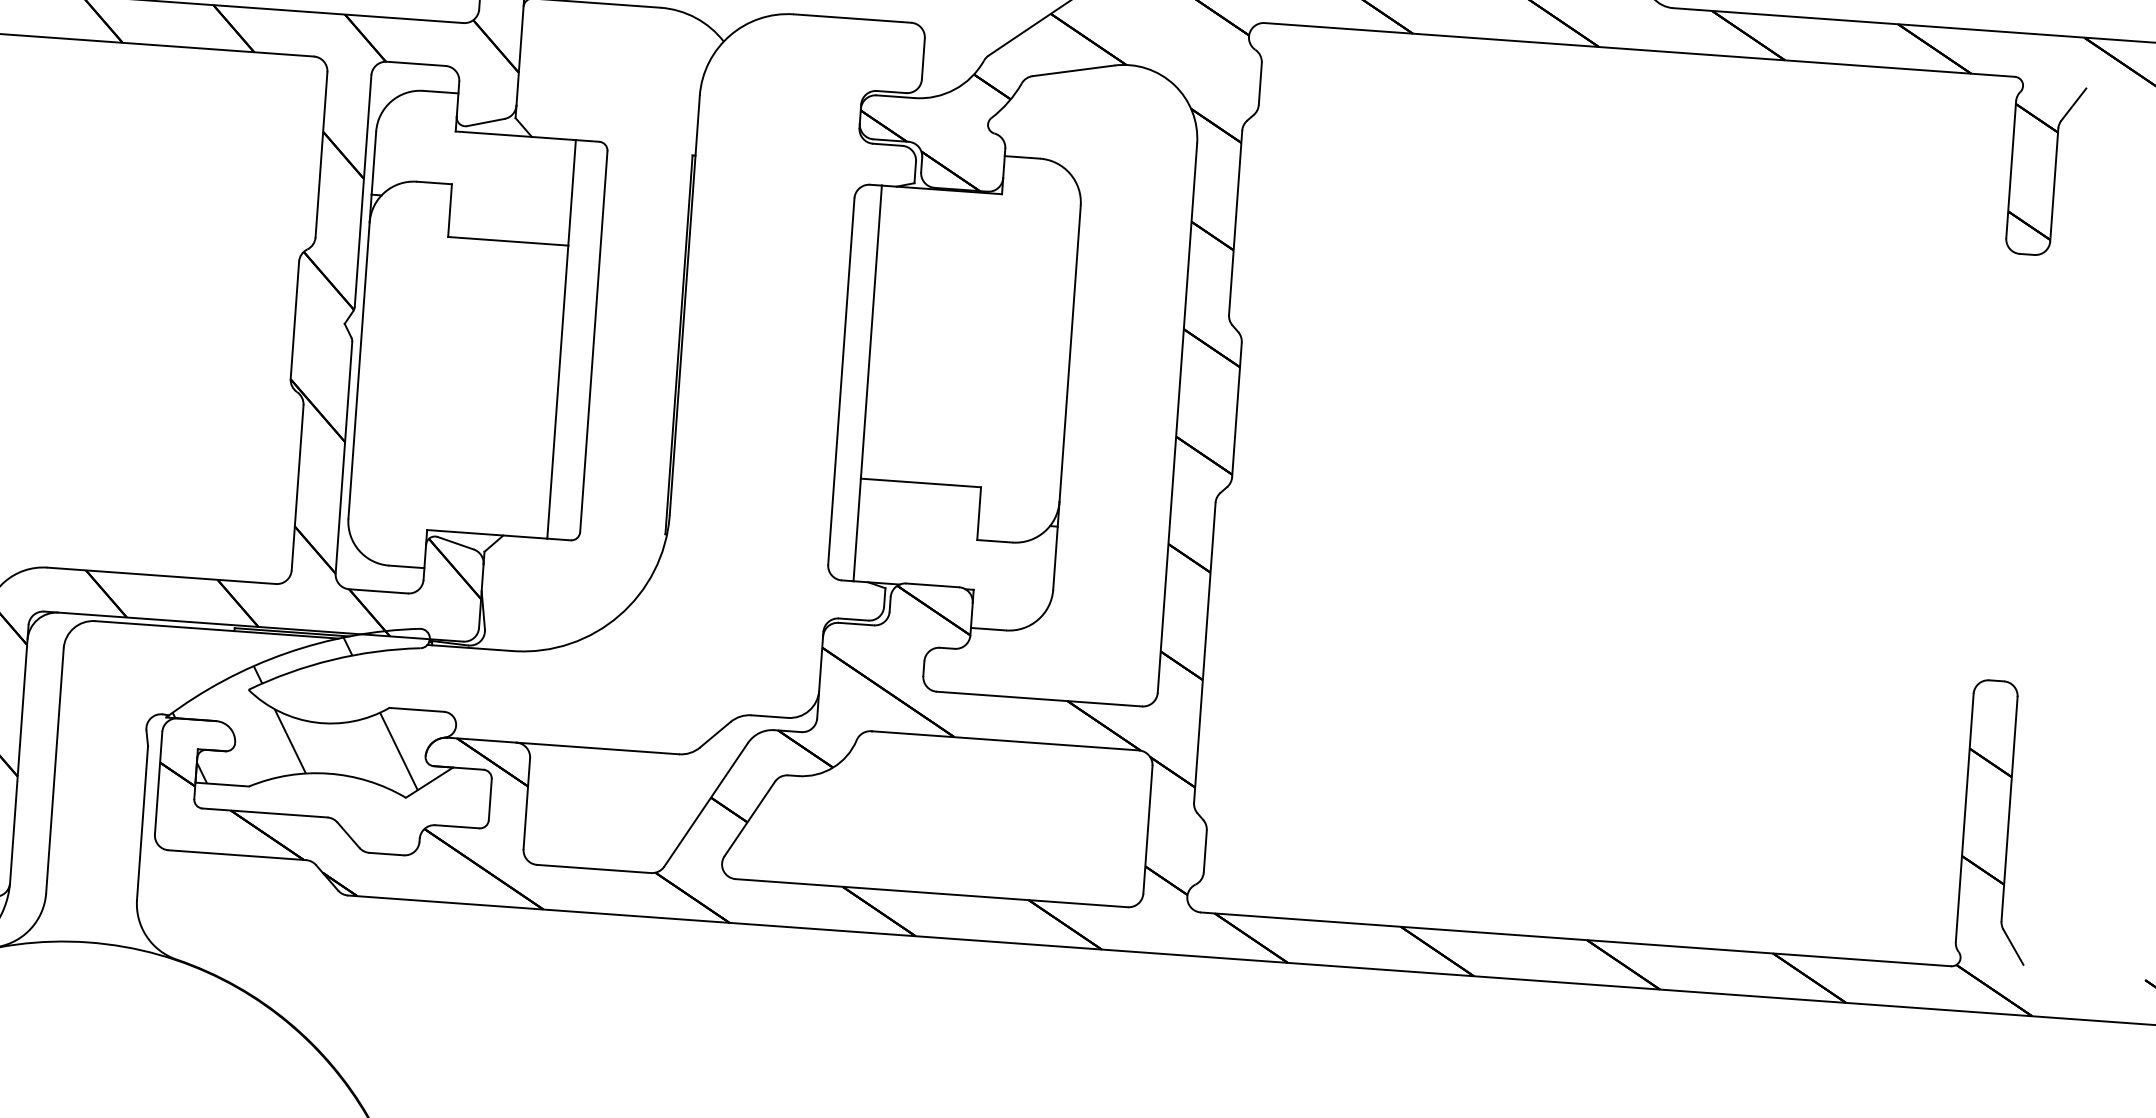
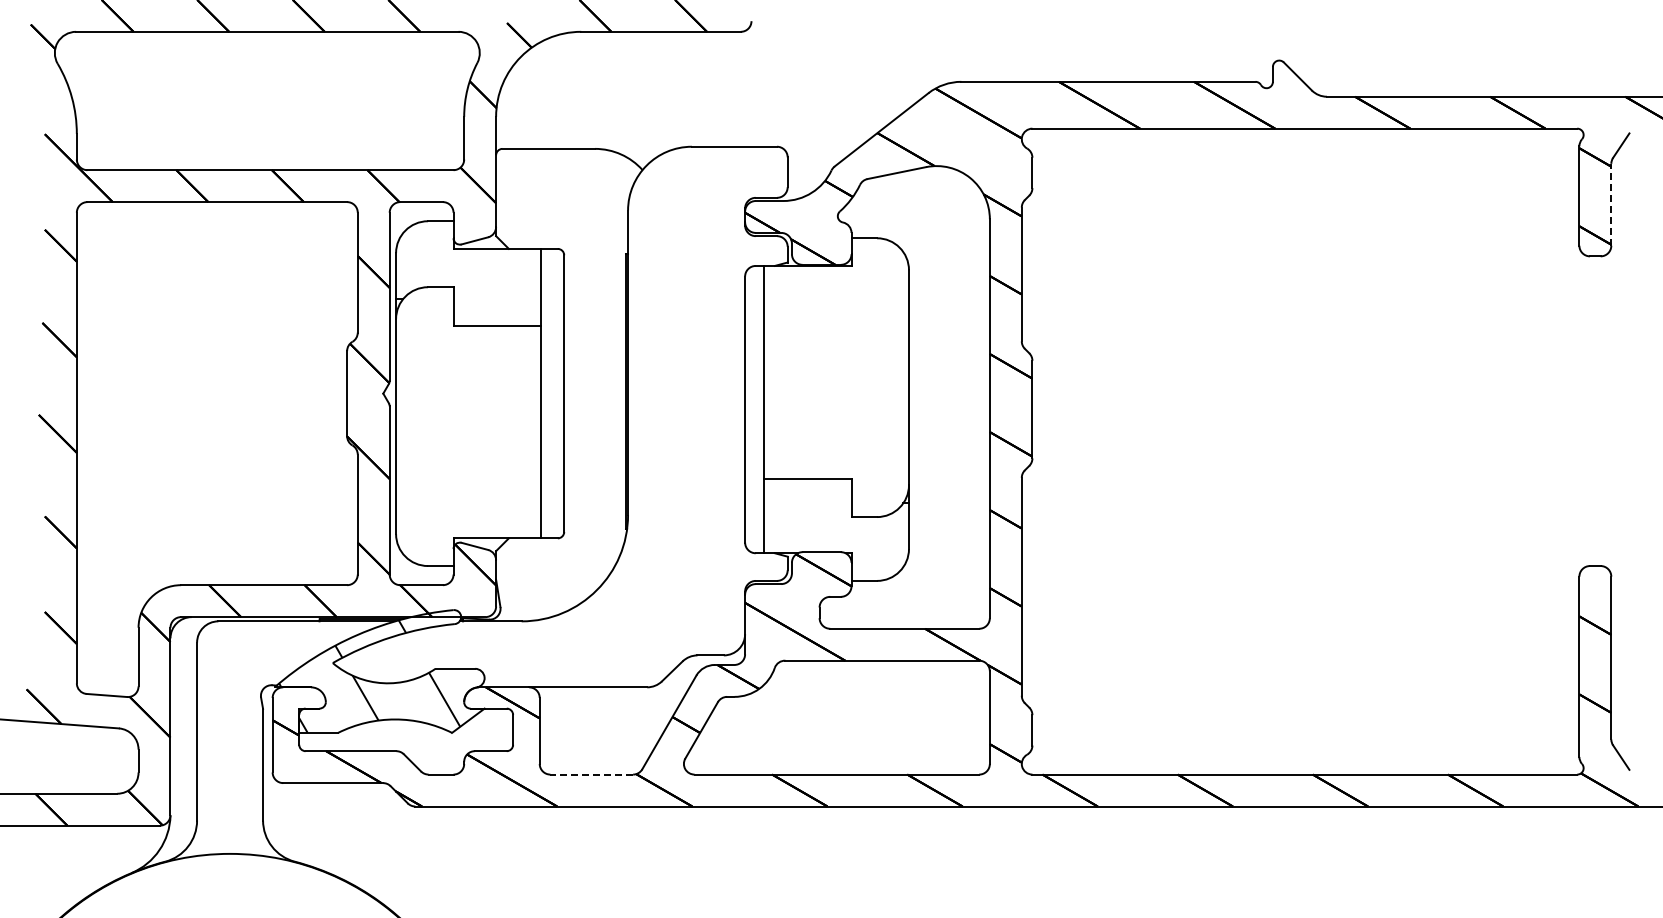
line: (2054, 184) -> (1611, 204), solid -> dashed
line: (593, 868) -> (591, 774), solid -> dashed

